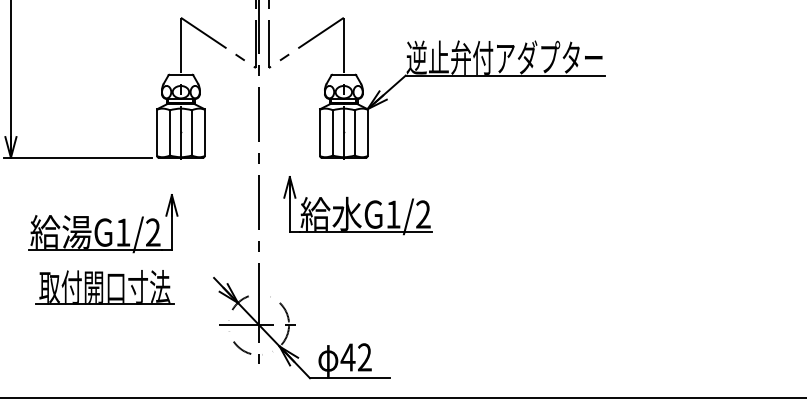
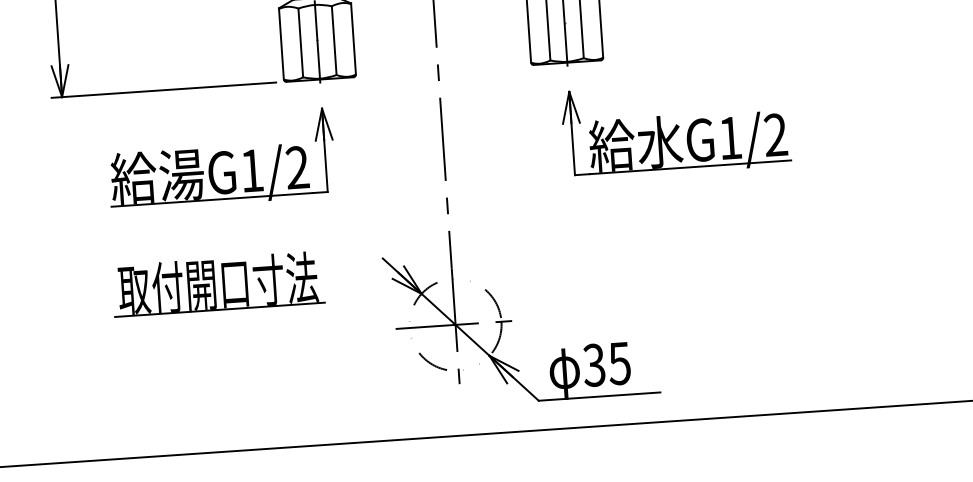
part: (357, 205) -> (674, 128), moved
part: (103, 223) -> (221, 159), moved
text: (355, 357) -> (605, 364), 42 -> 35

